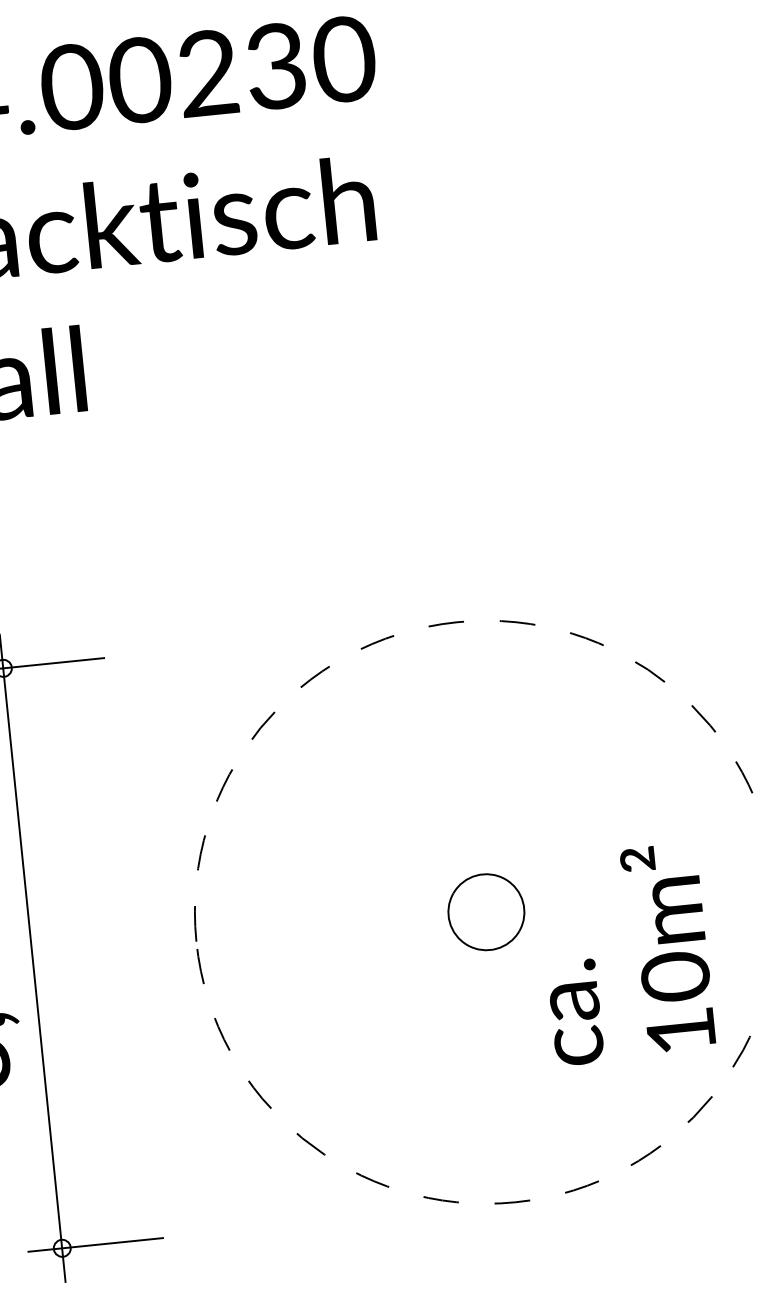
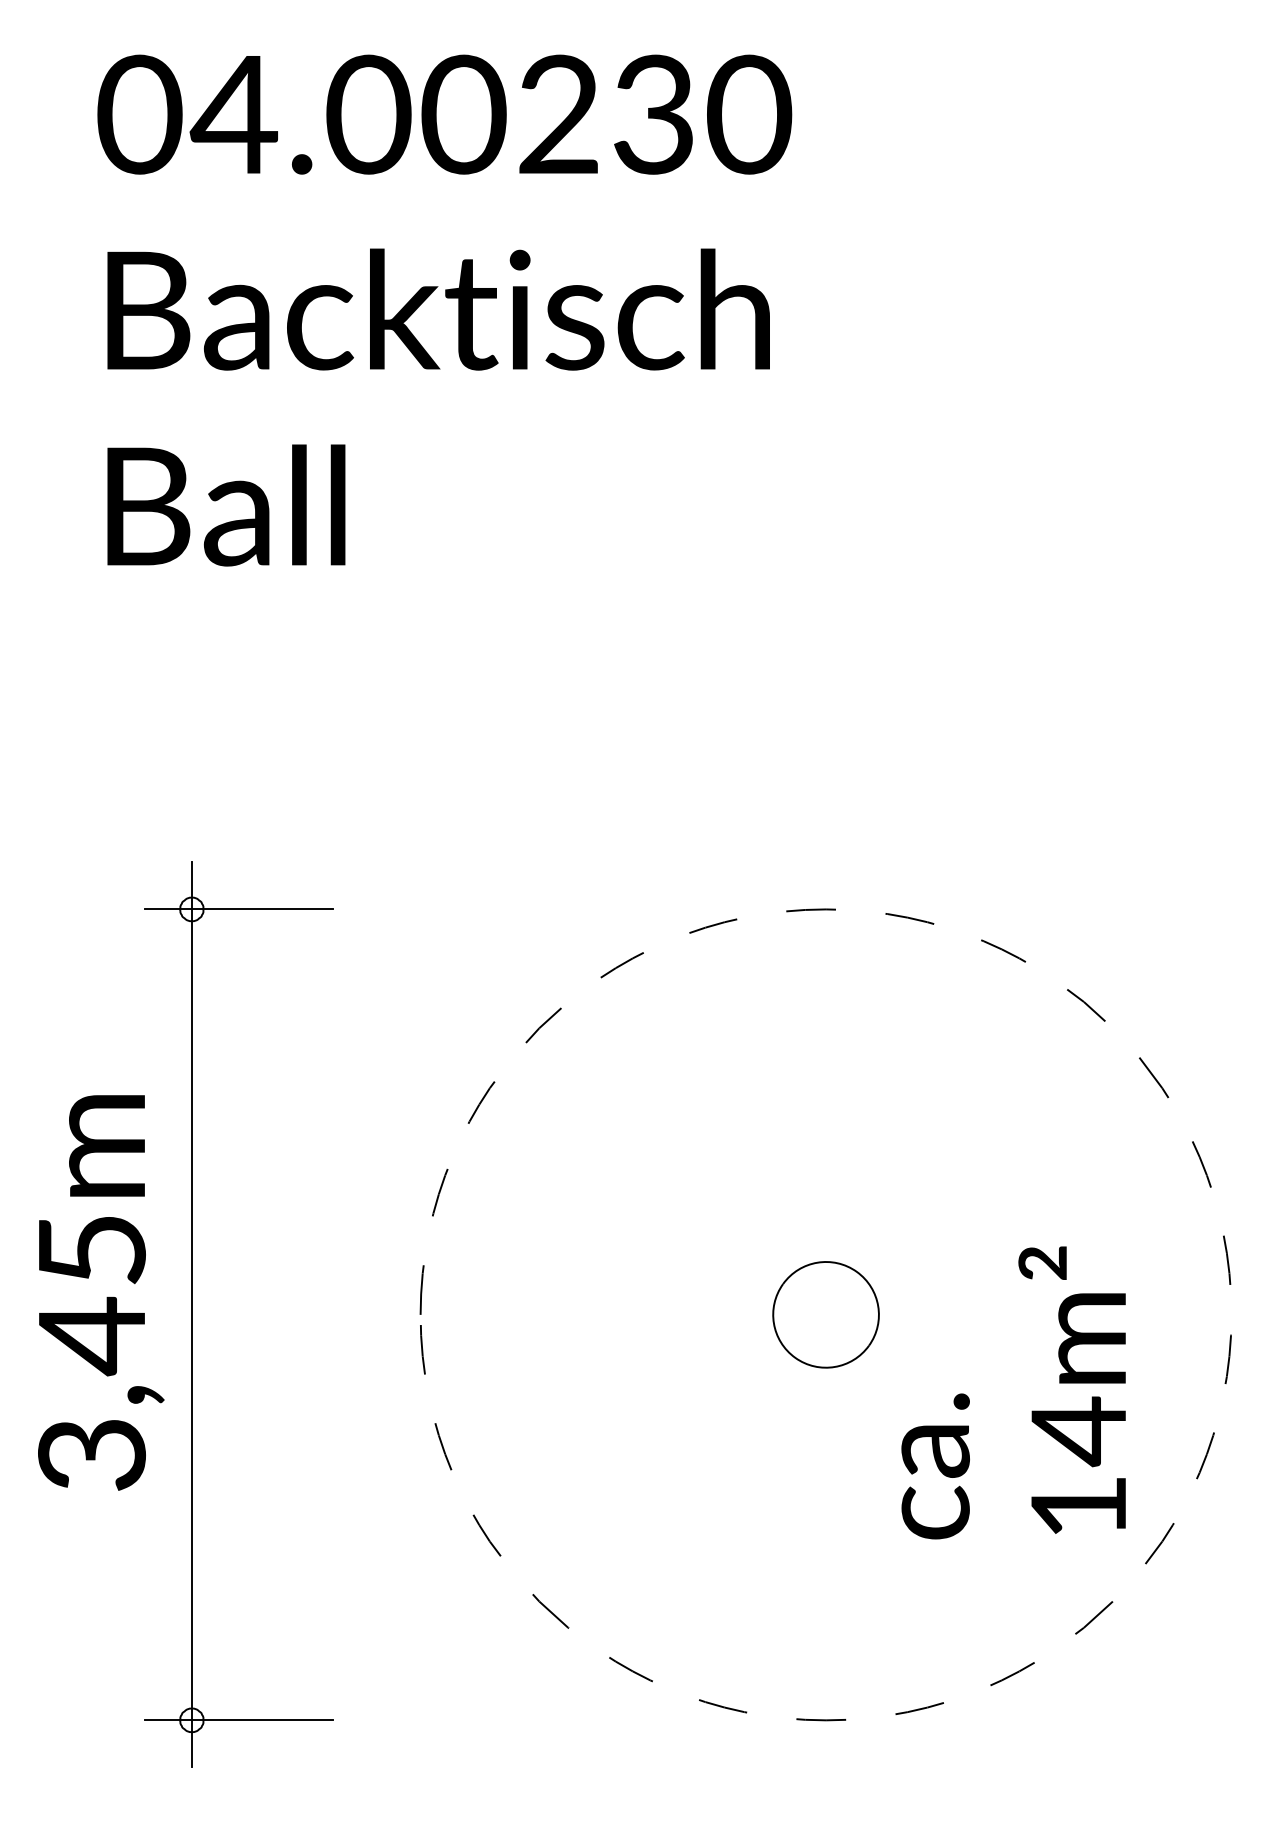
text: (675, 977) -> (1078, 1431), 10m² -> 14m²

